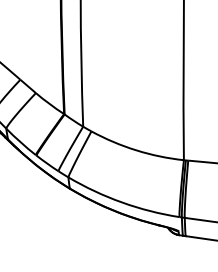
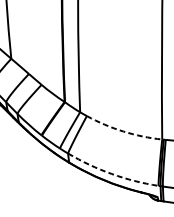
arc: (136, 150) -> (123, 131), solid -> dashed
arc: (122, 202) -> (112, 174), solid -> dashed

